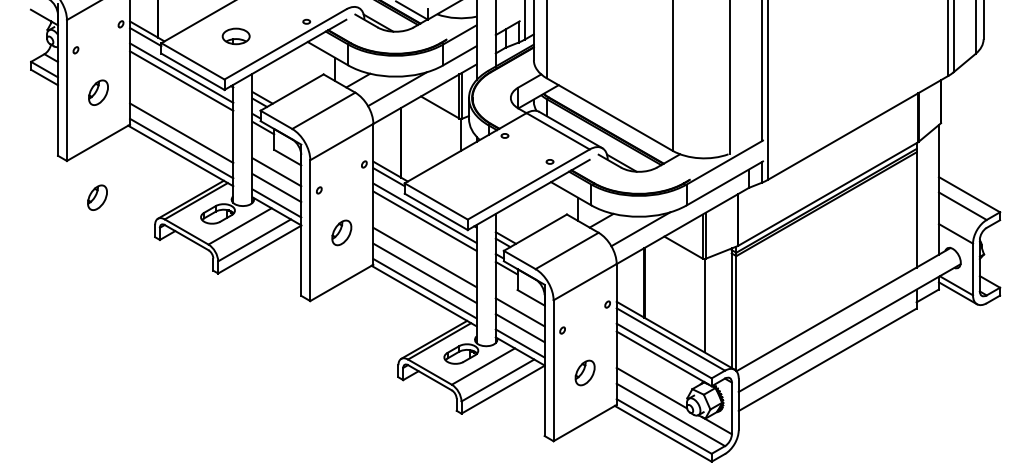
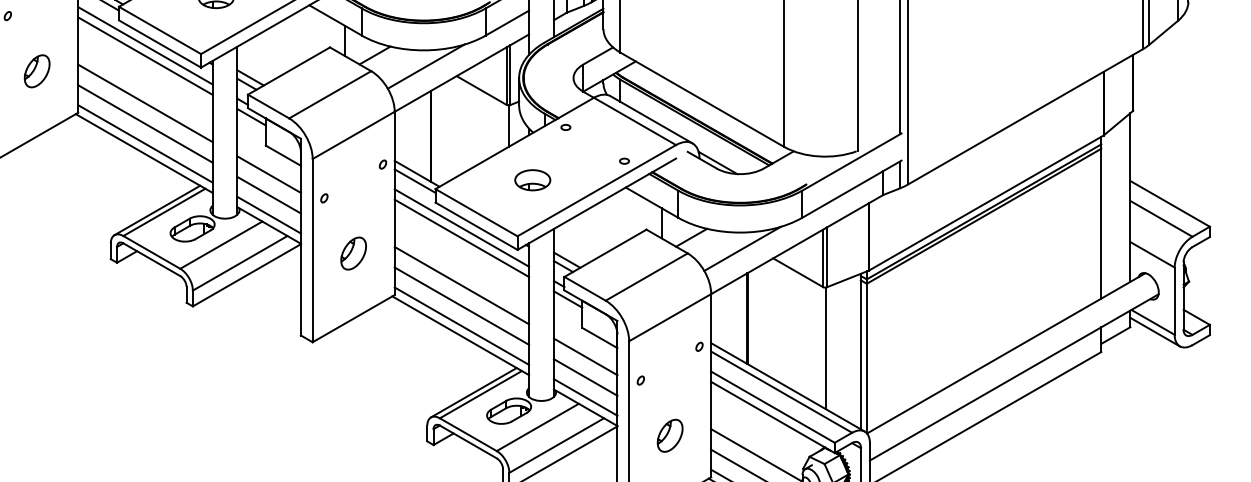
line: (181, 117) -> (145, 103), added
part: (479, 176) -> (532, 180), added
part: (97, 197) -> (35, 207), removed

